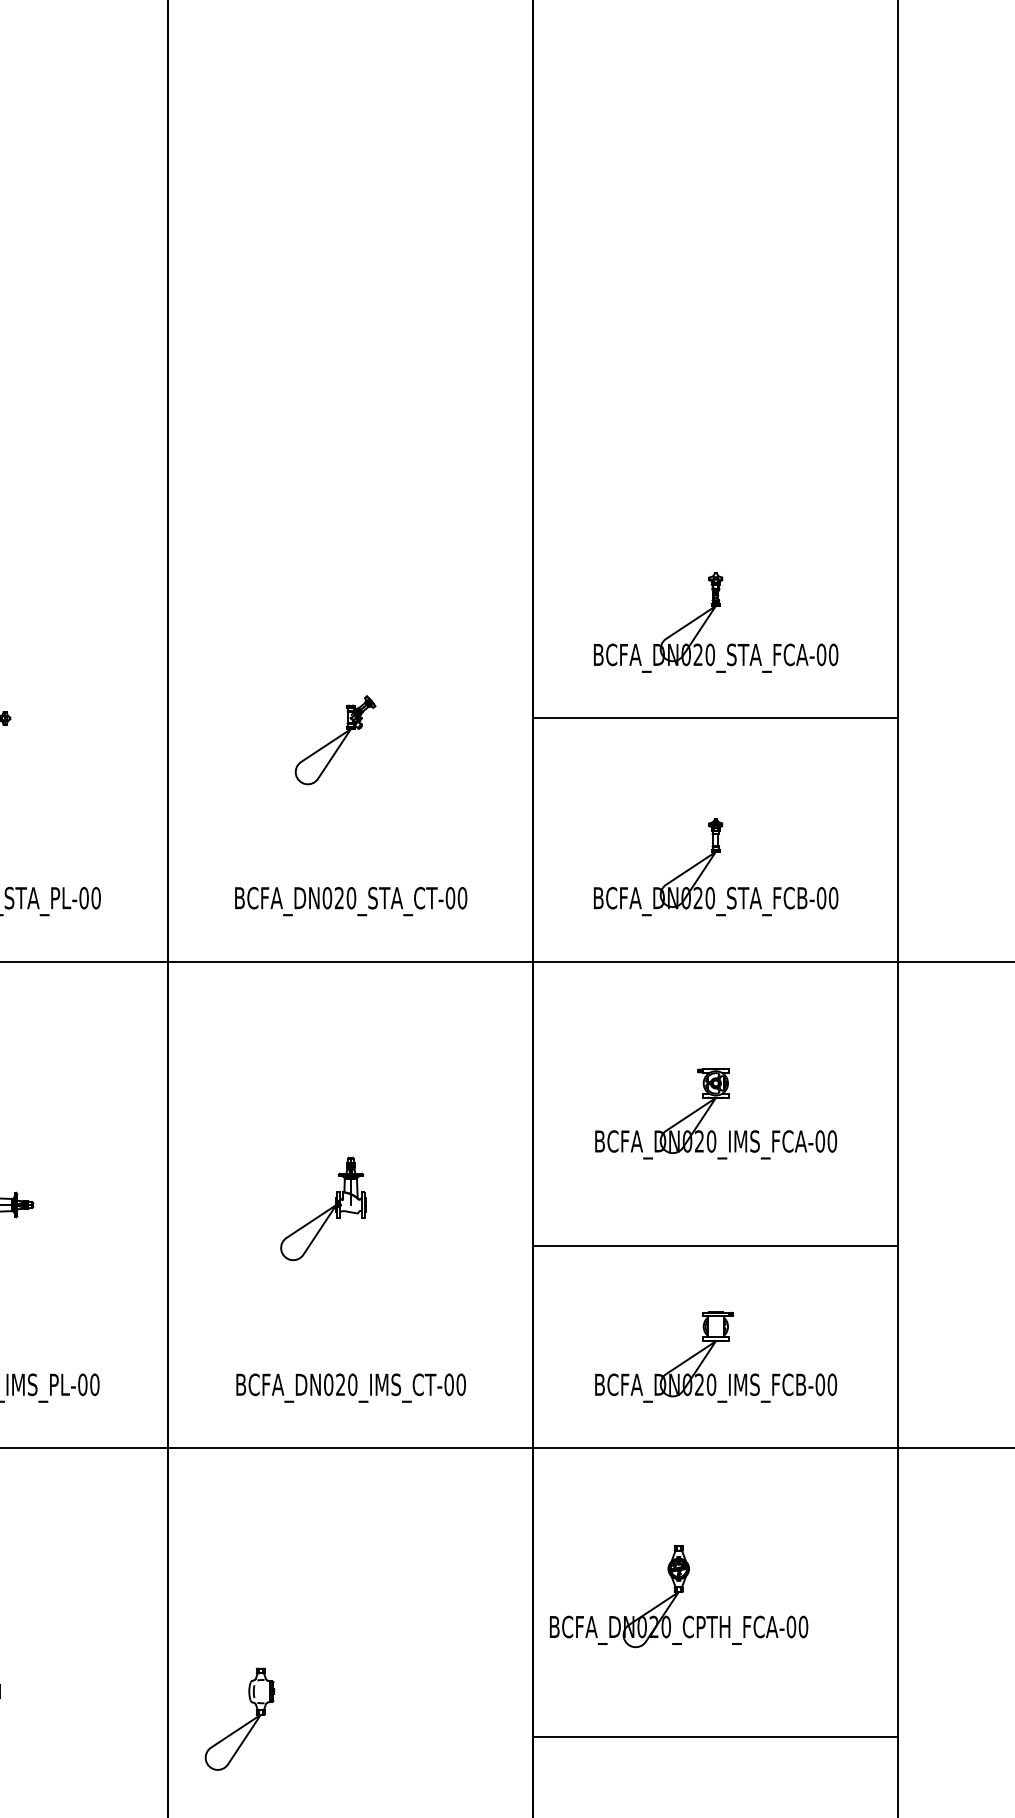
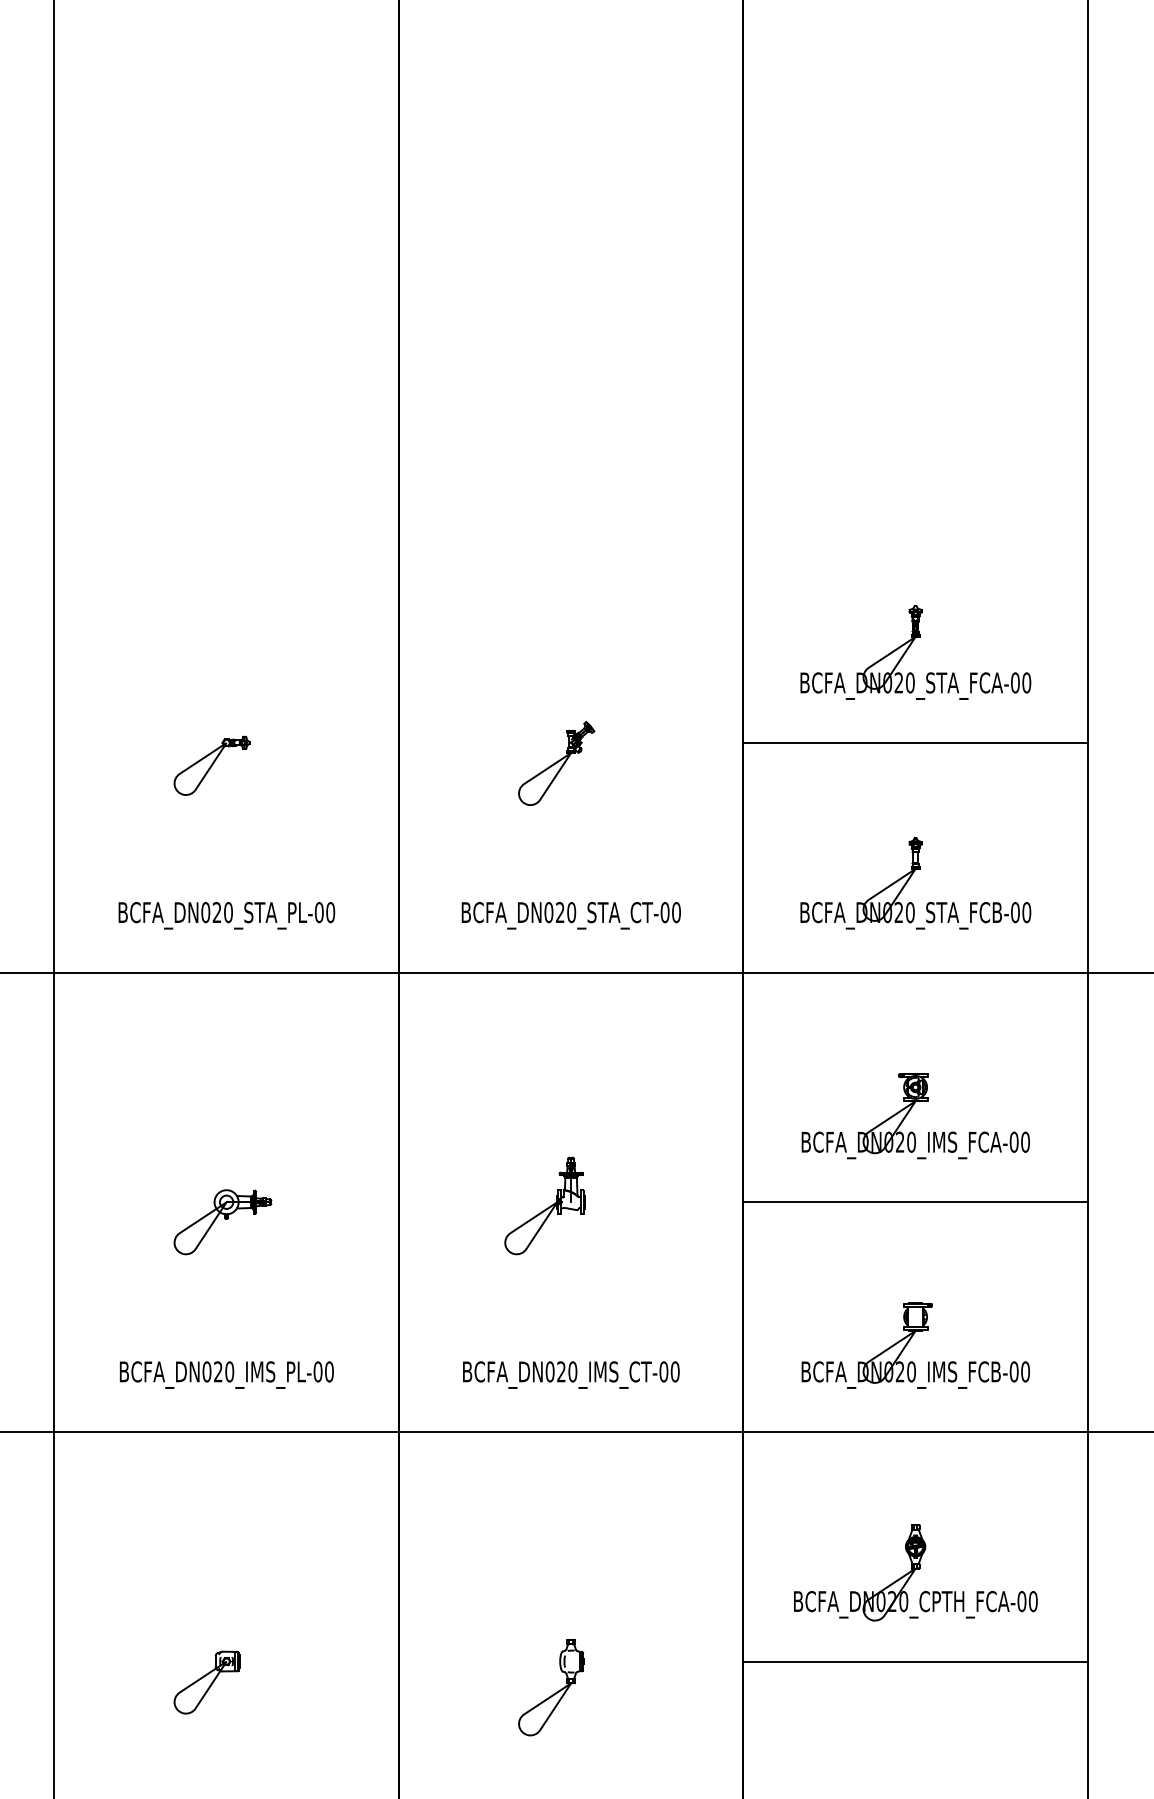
line: (715, 1246) -> (915, 1202), moved
part: (678, 1596) -> (915, 1572), moved
part: (242, 1725) -> (553, 1693), moved
line: (715, 1737) -> (915, 1661), moved

